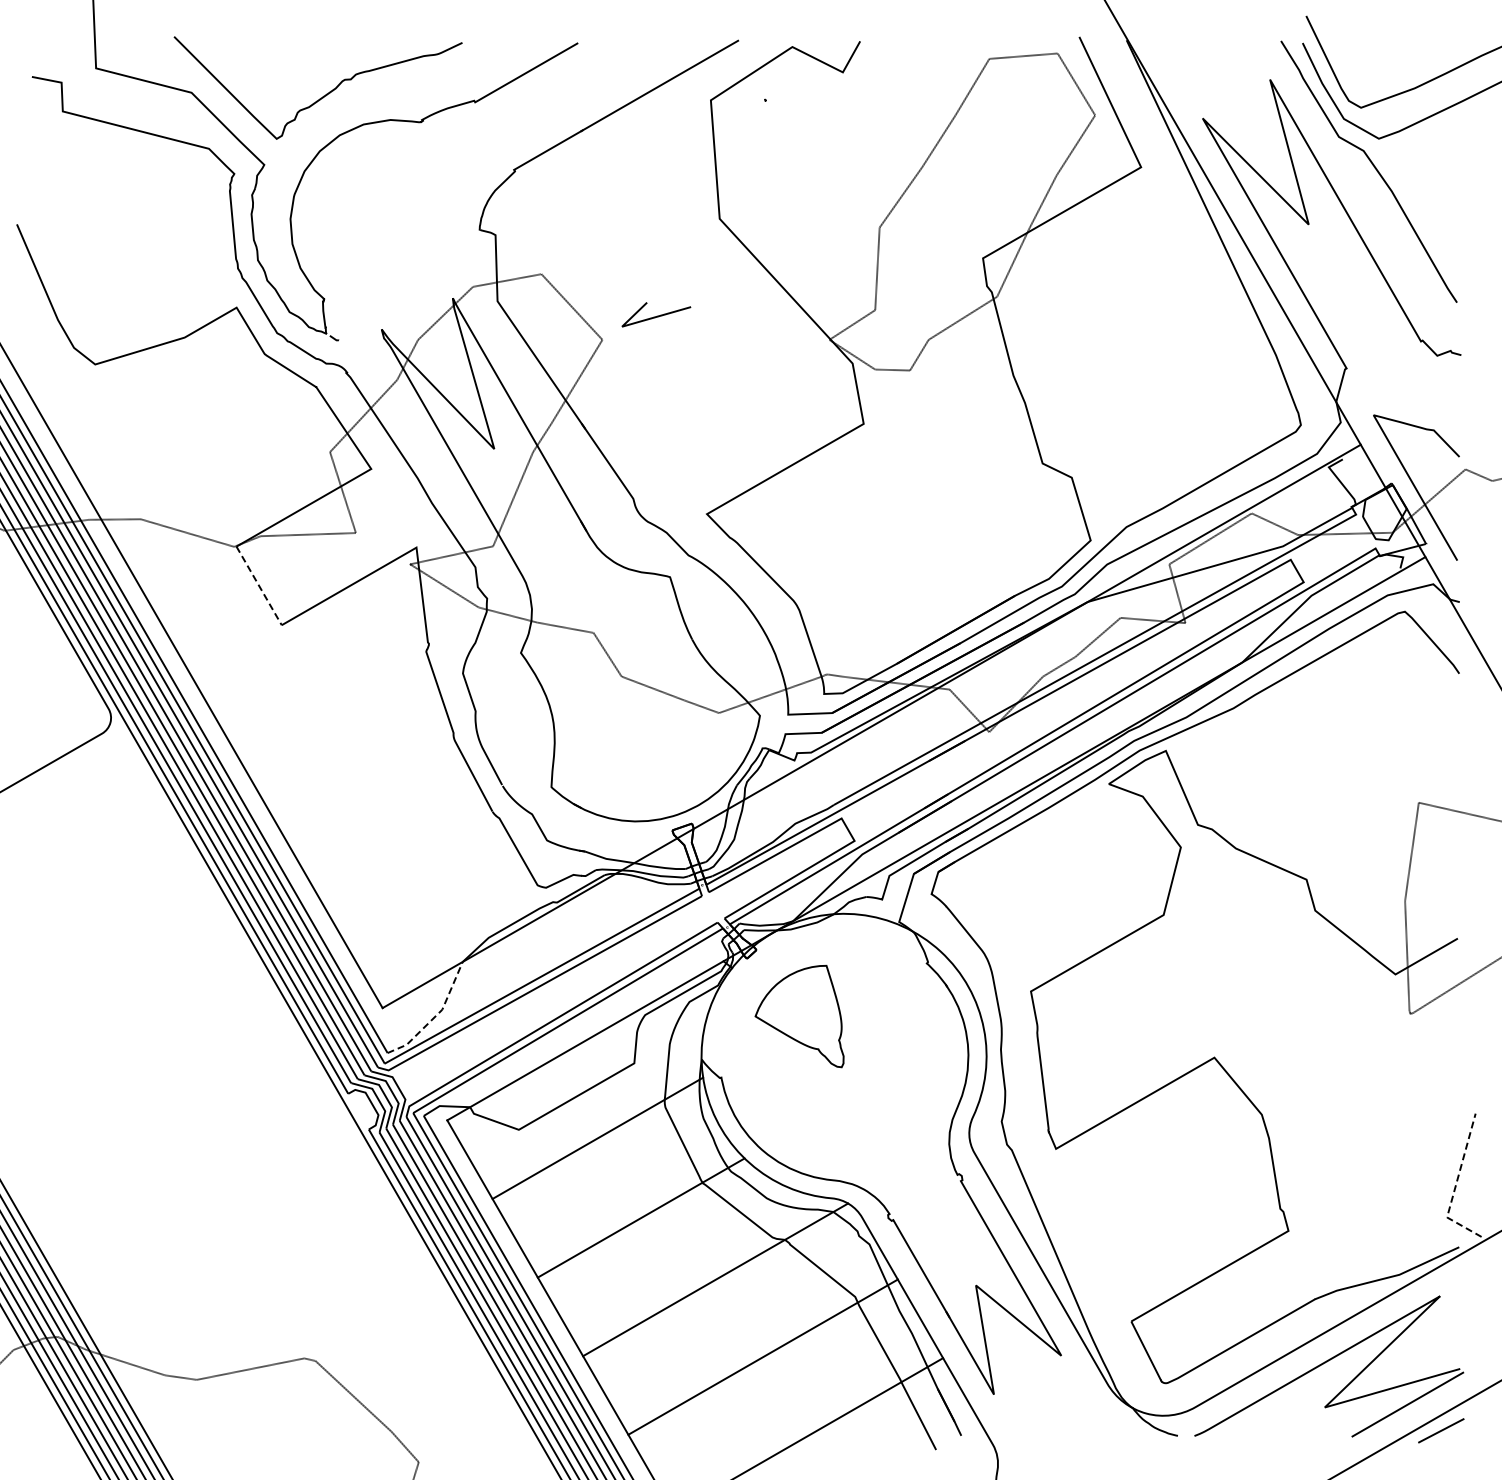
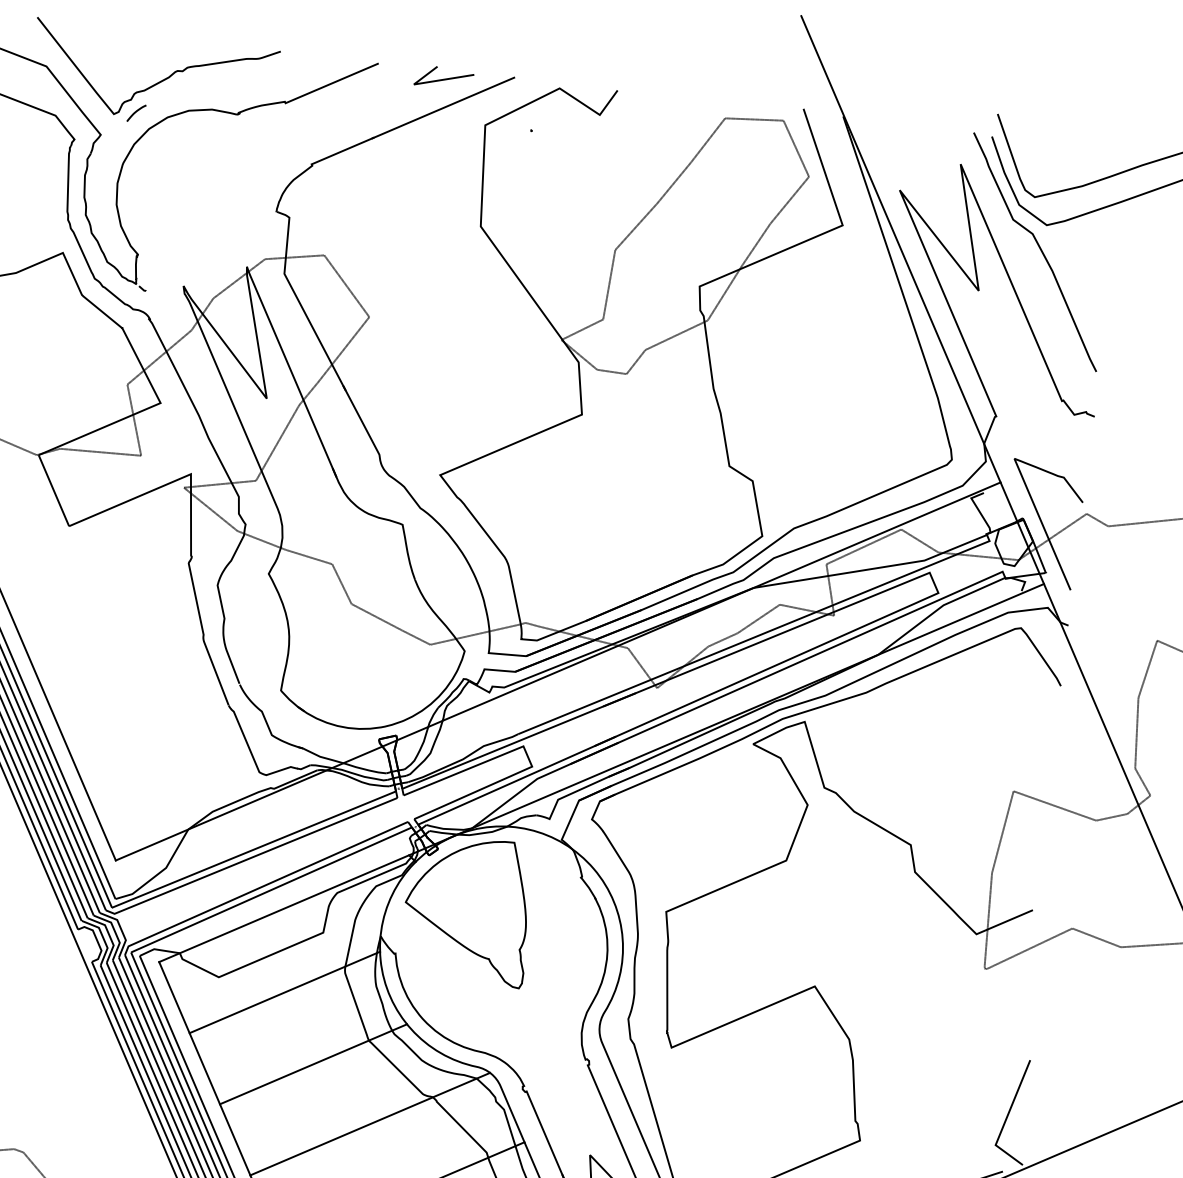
curve: (302, 134) -> (136, 113), added
curve: (657, 315) -> (445, 78), moved
line: (259, 586) -> (54, 491), dashed -> solid
line: (436, 1015) -> (160, 872), dashed -> solid
part: (799, 1016) -> (467, 909), size x1.67
line: (1456, 1184) -> (1006, 1118), dashed -> solid

